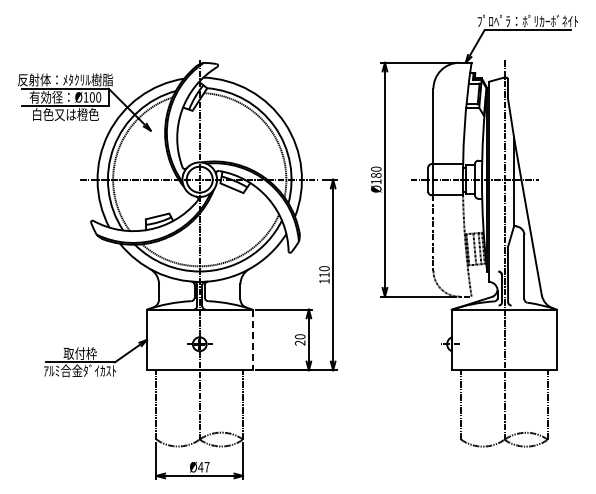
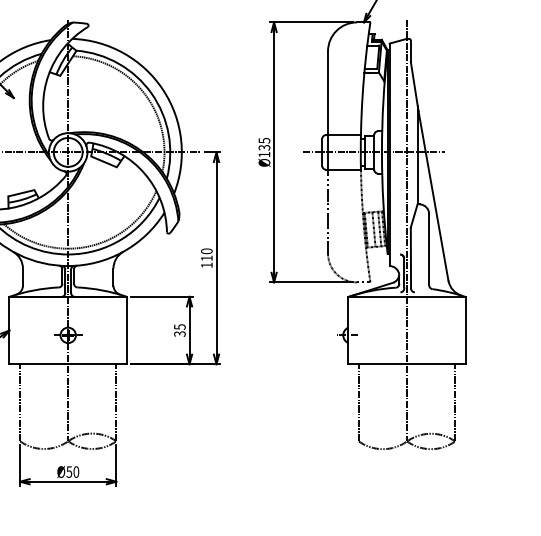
text: (376, 172) -> (264, 144), Ø180 -> Ø135
text: (299, 339) -> (179, 330), 20 -> 35
line: (252, 340) -> (126, 331), dashed -> solid
text: (203, 467) -> (72, 472), Ø47 -> Ø50

